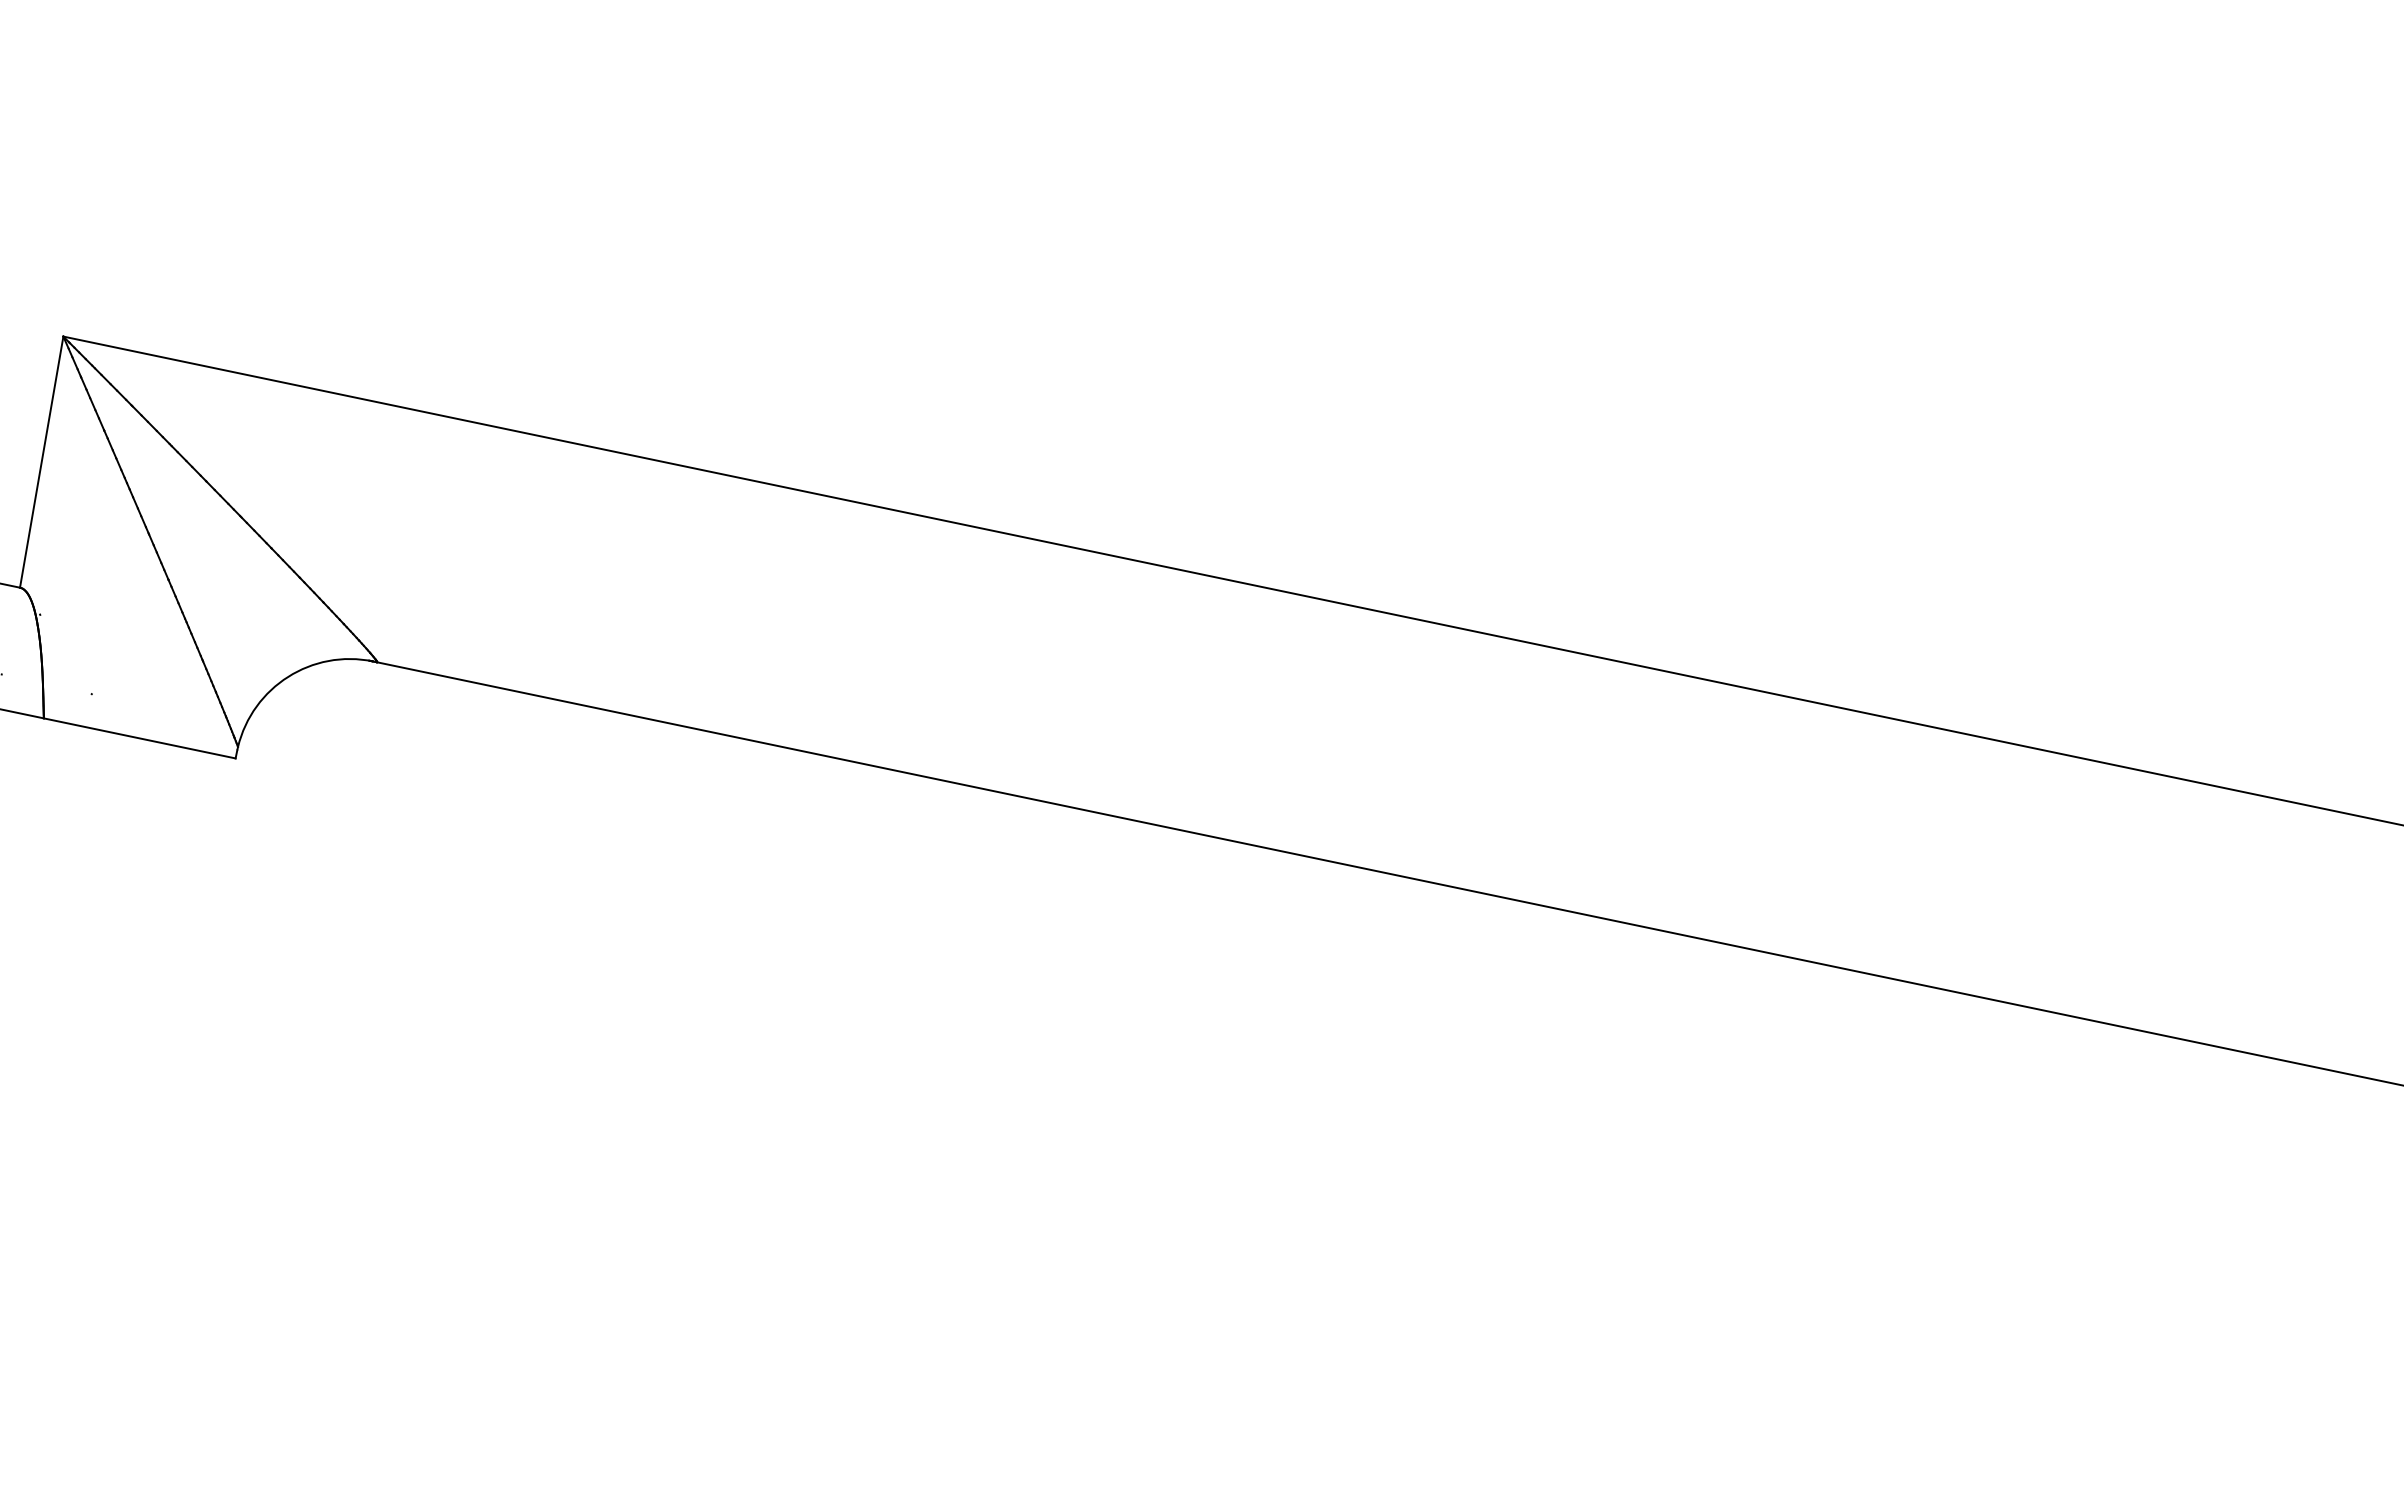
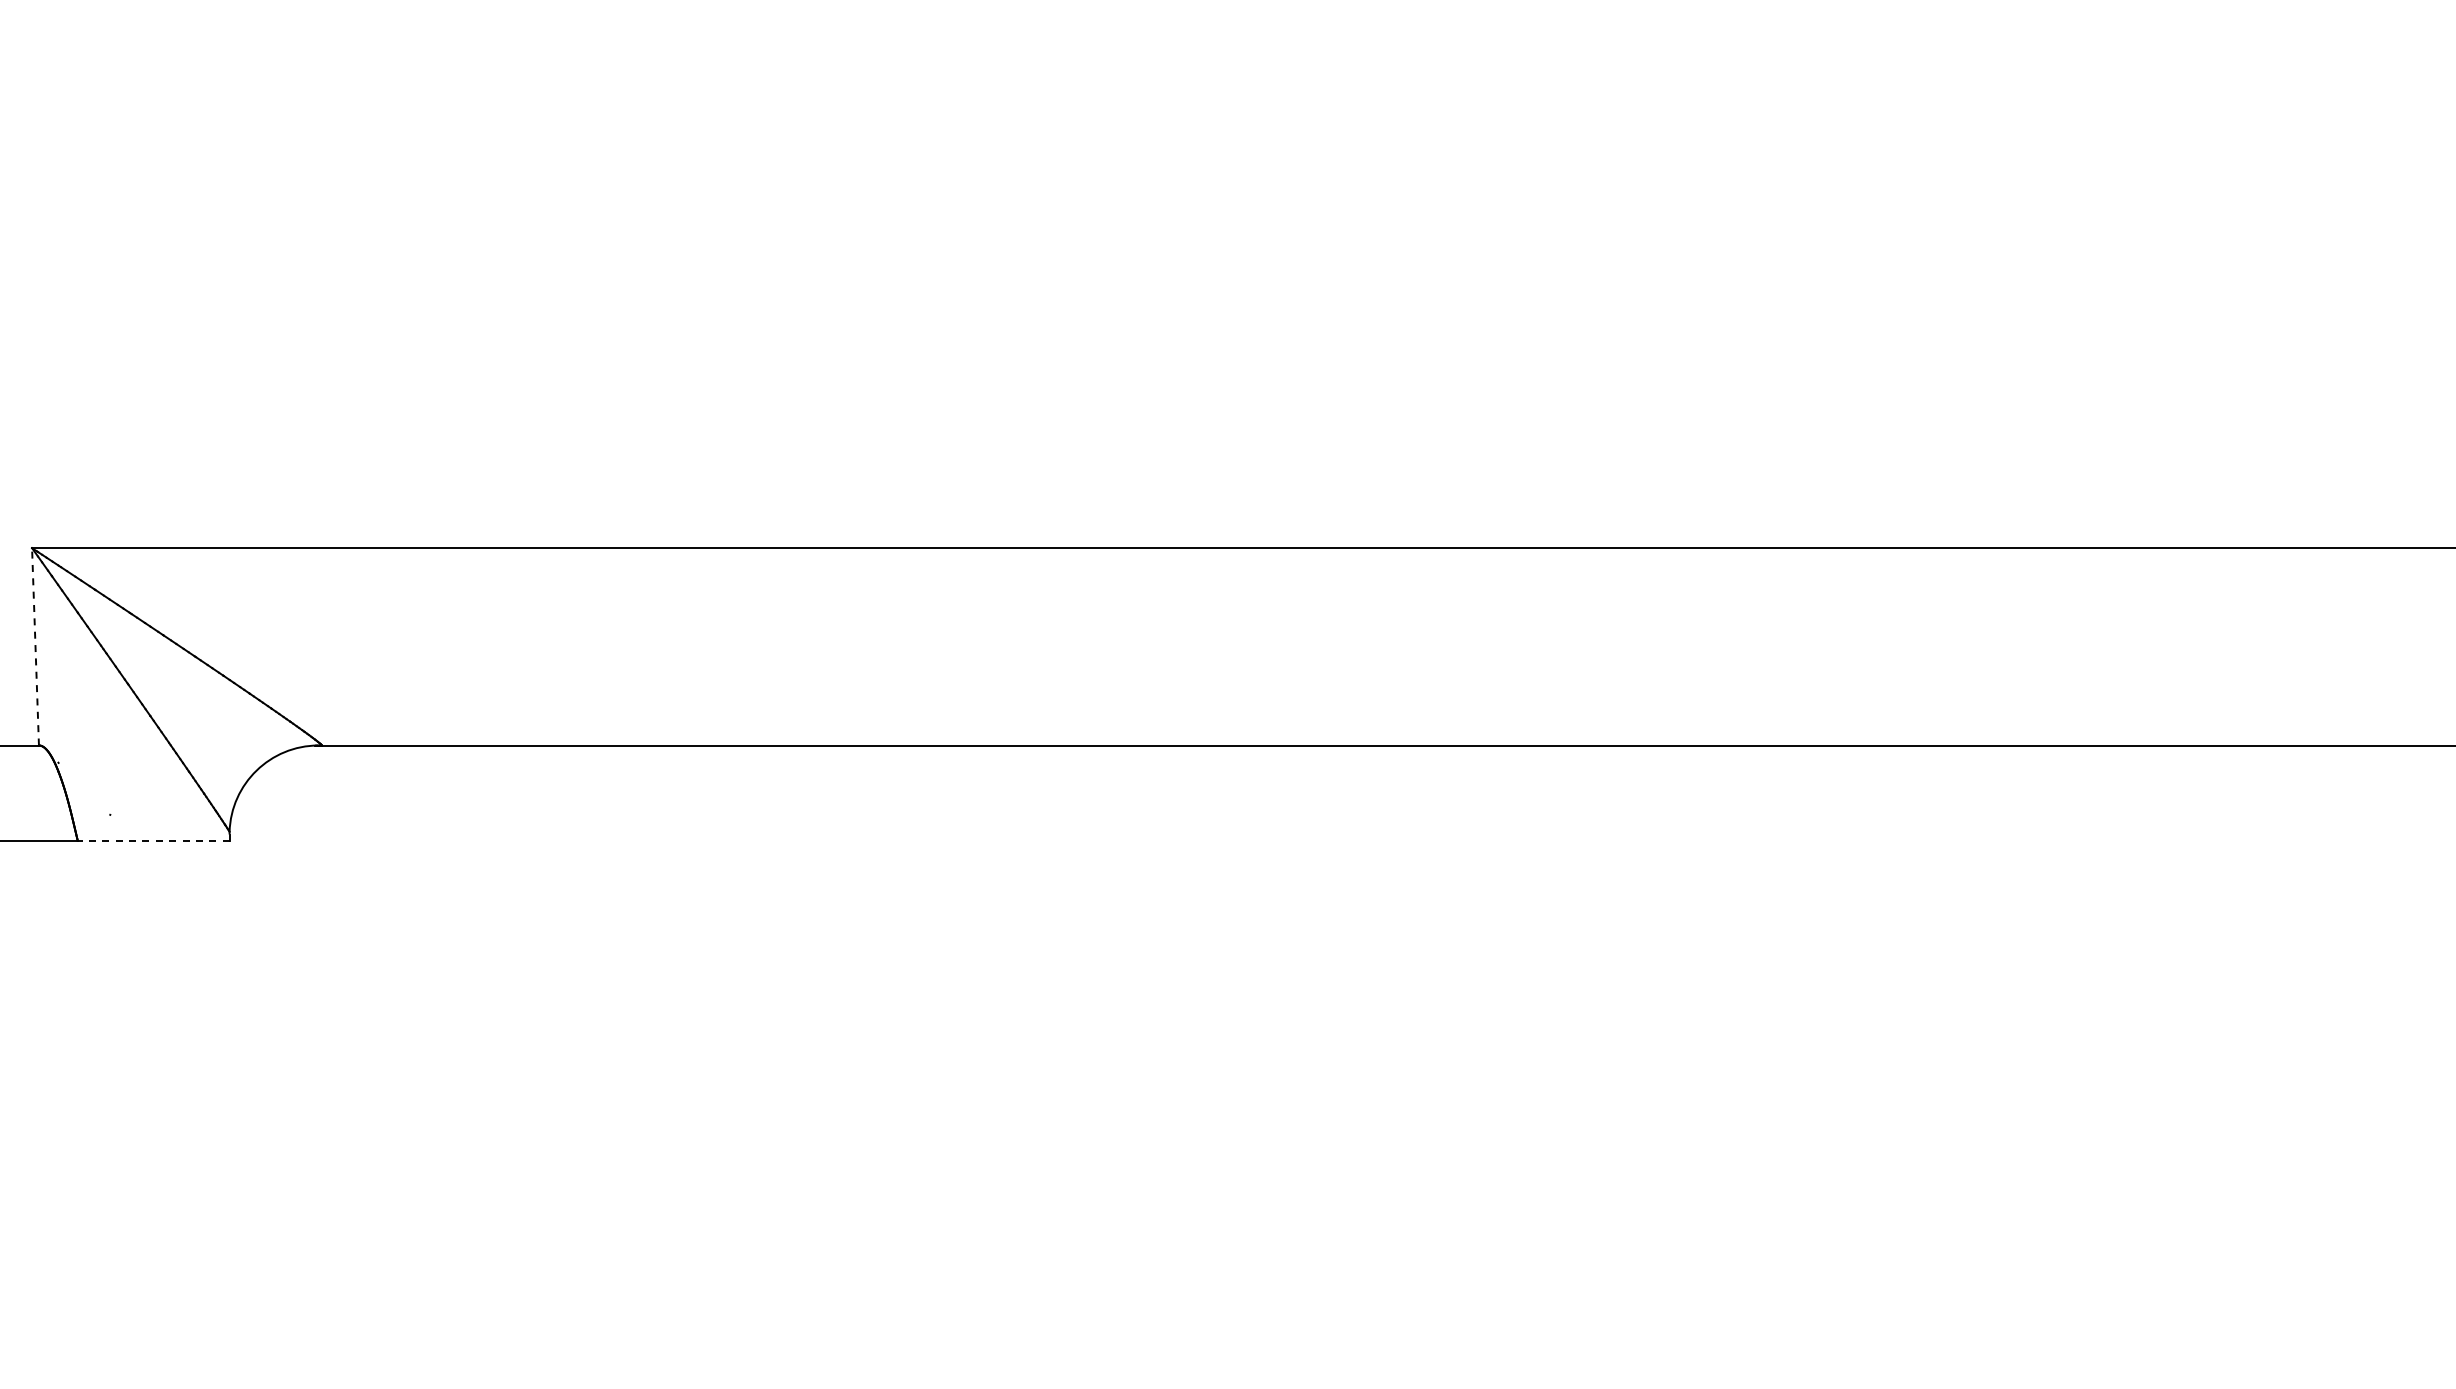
line: (41, 461) -> (35, 646), solid -> dashed
line: (139, 737) -> (153, 840), solid -> dashed

